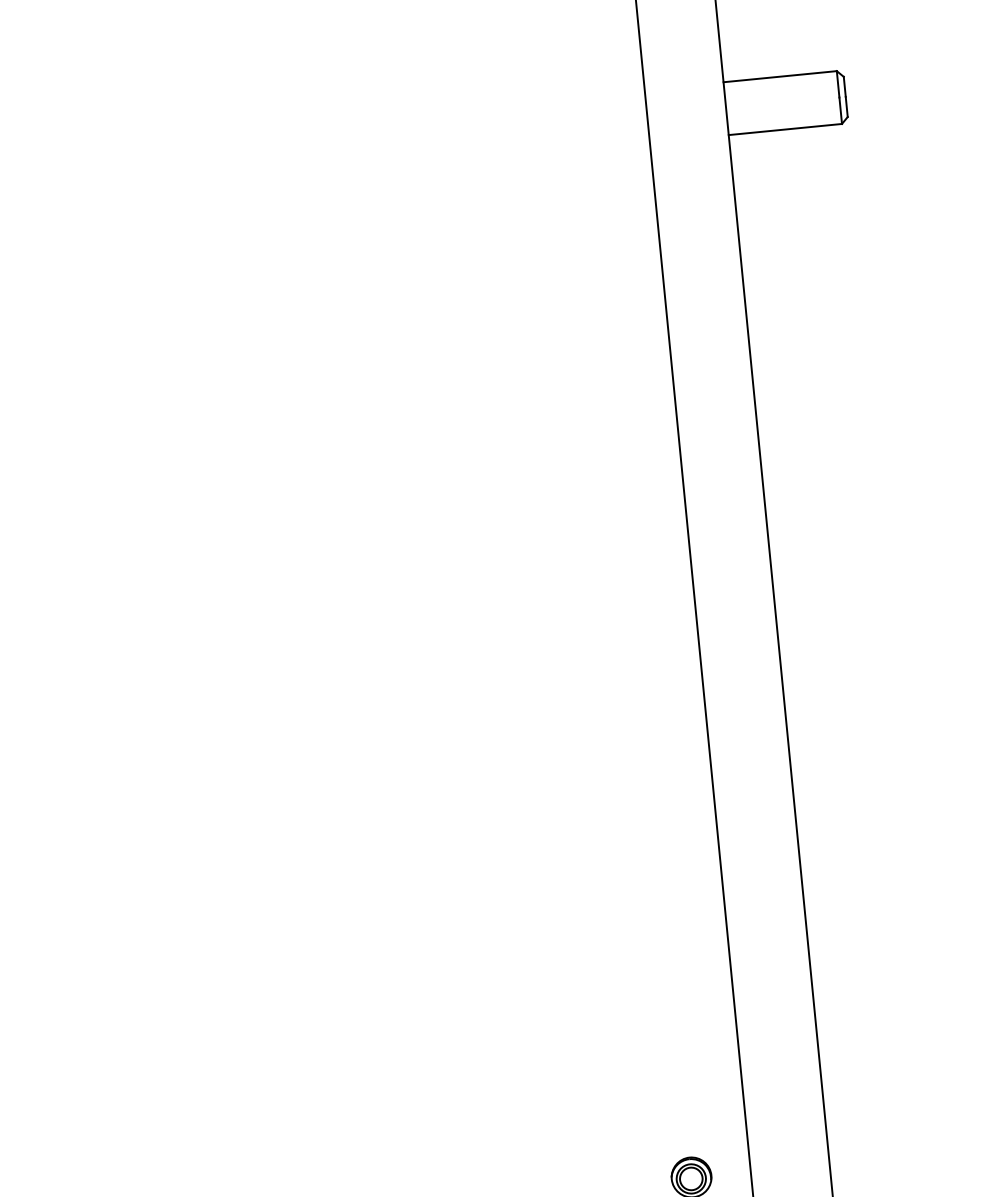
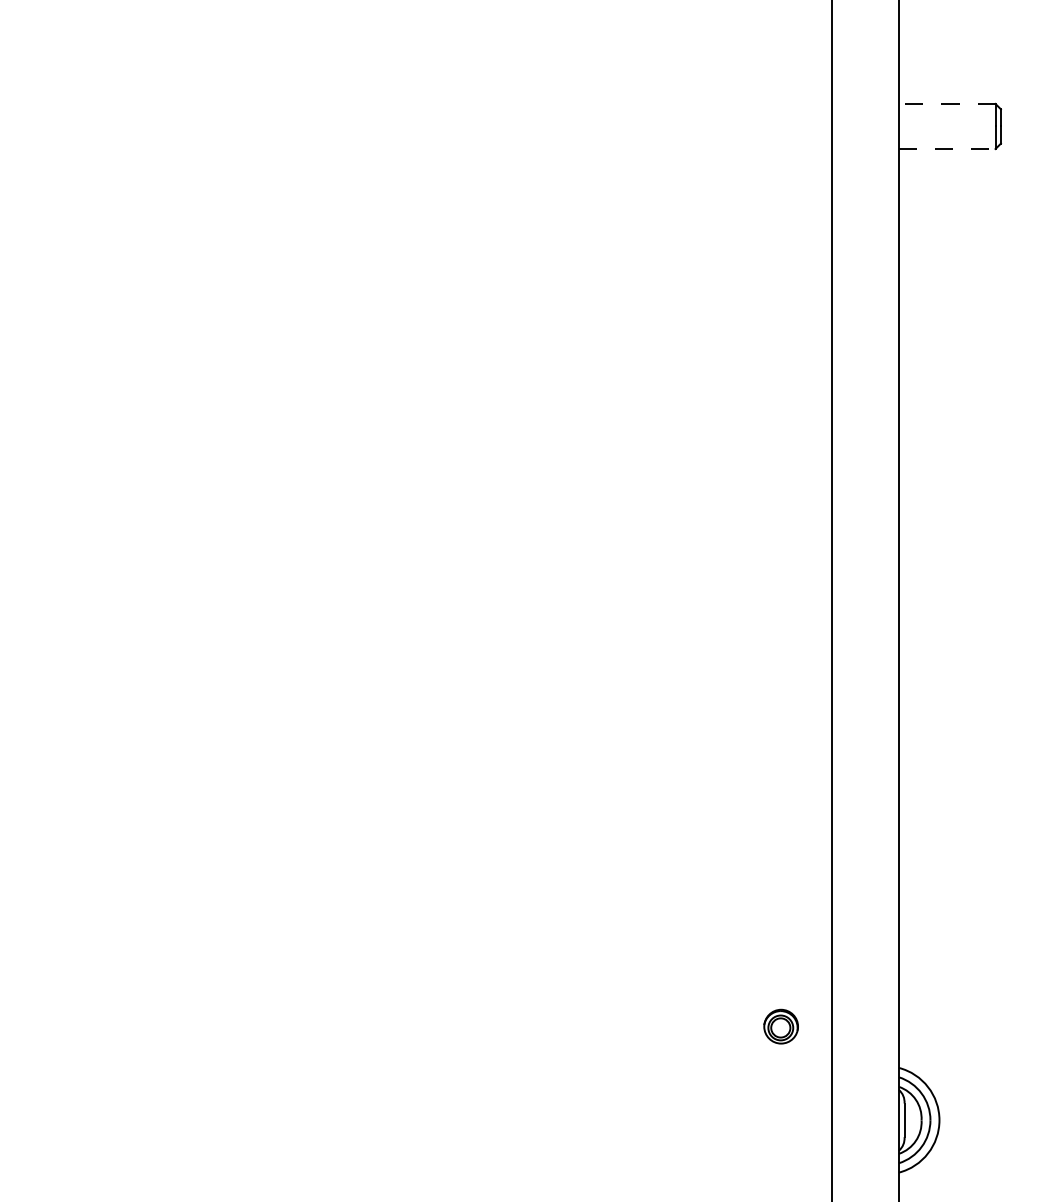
line: (779, 76) -> (946, 103), solid -> dashed
line: (785, 130) -> (947, 149), solid -> dashed

